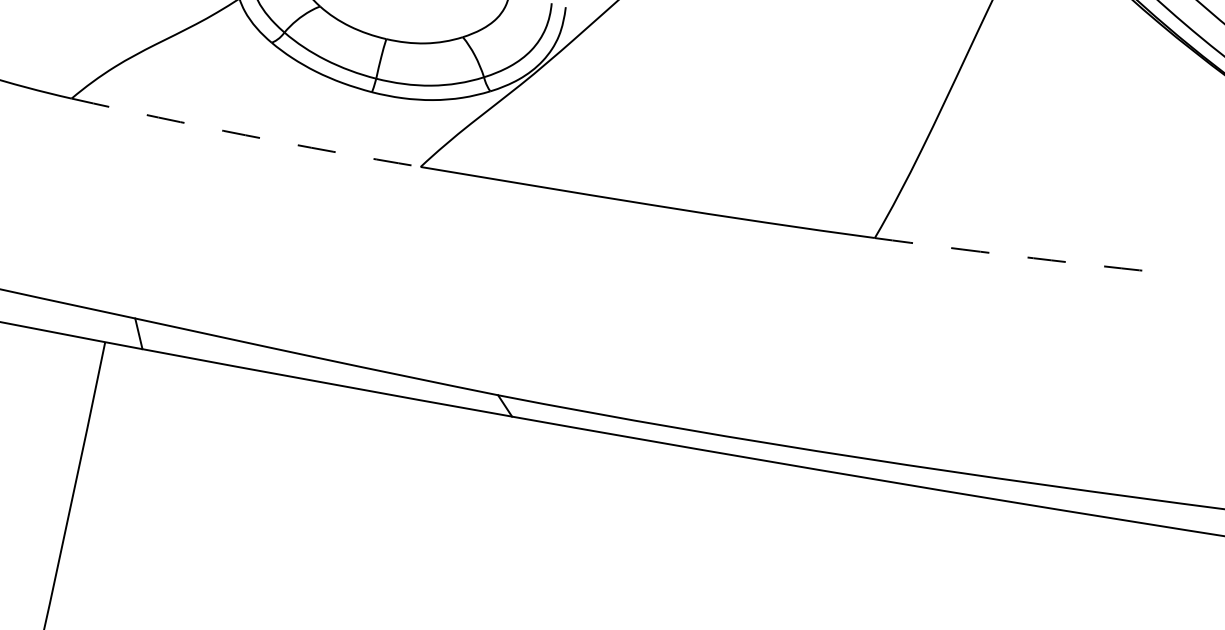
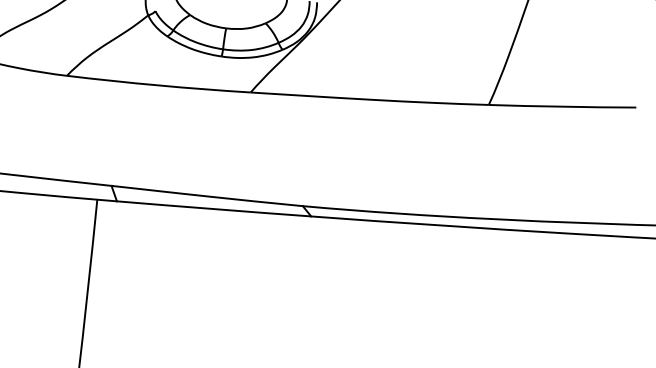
arc: (245, 135) -> (158, 85), dashed -> solid
arc: (1015, 255) -> (562, 106), dashed -> solid

